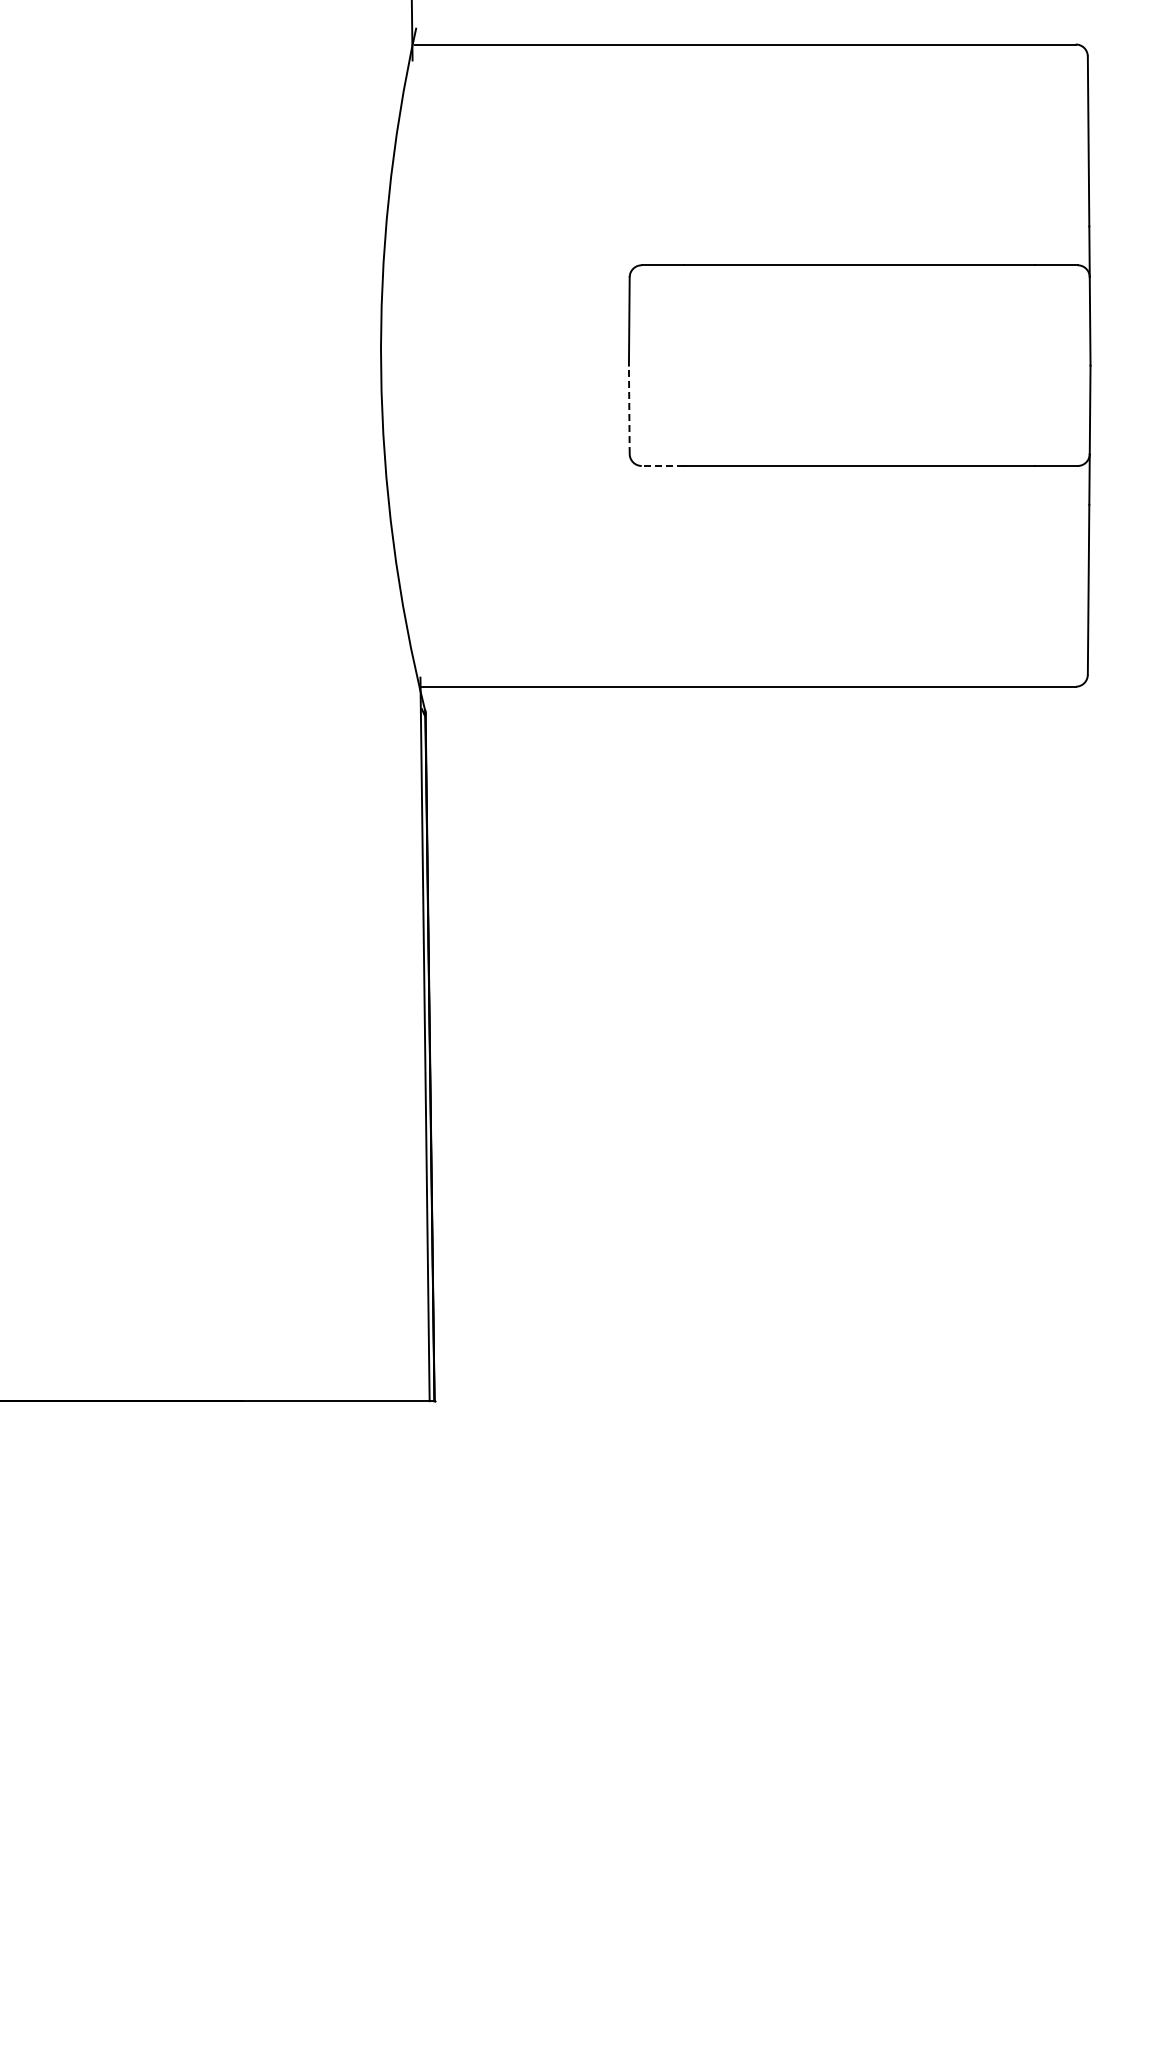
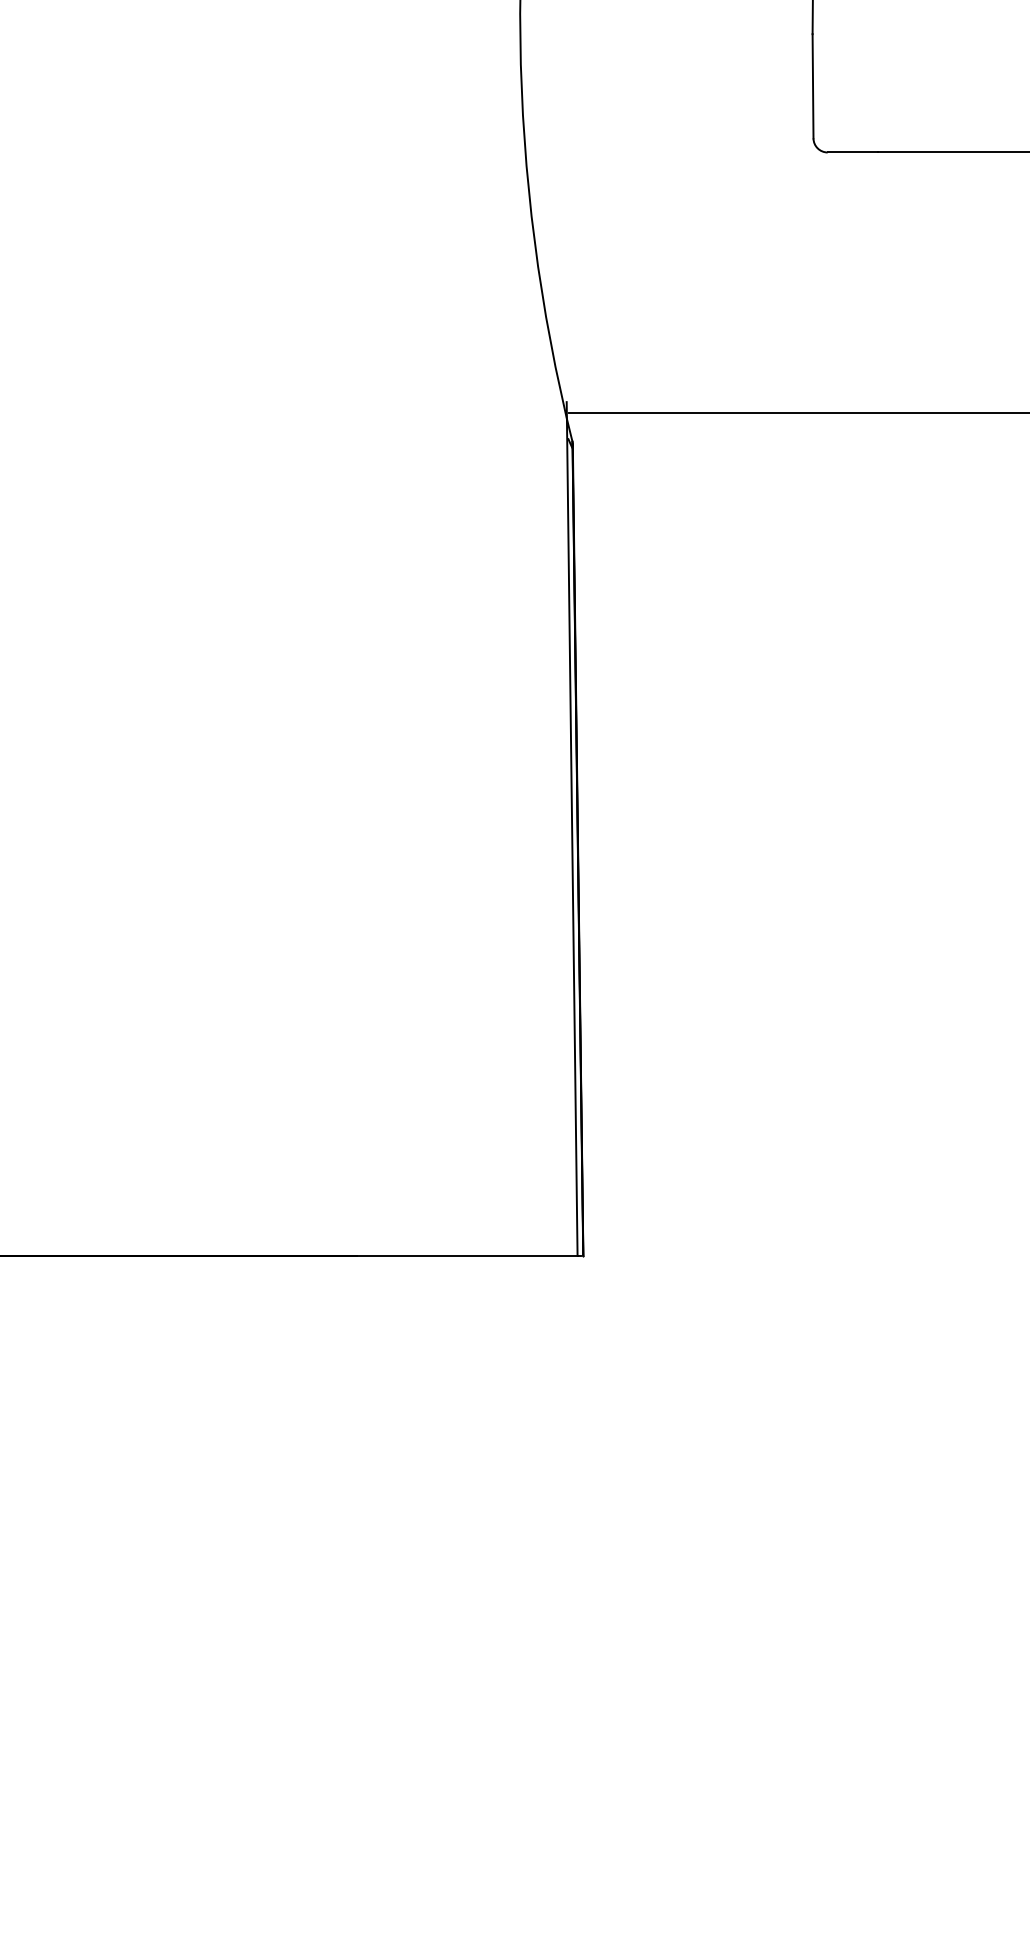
line: (629, 409) -> (813, 85), dashed -> solid
line: (662, 465) -> (852, 151), dashed -> solid

